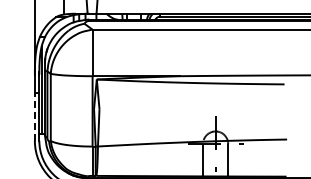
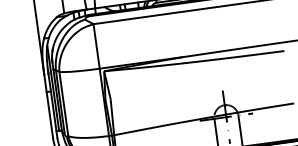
line: (34, 116) -> (49, 114), dashed -> solid

